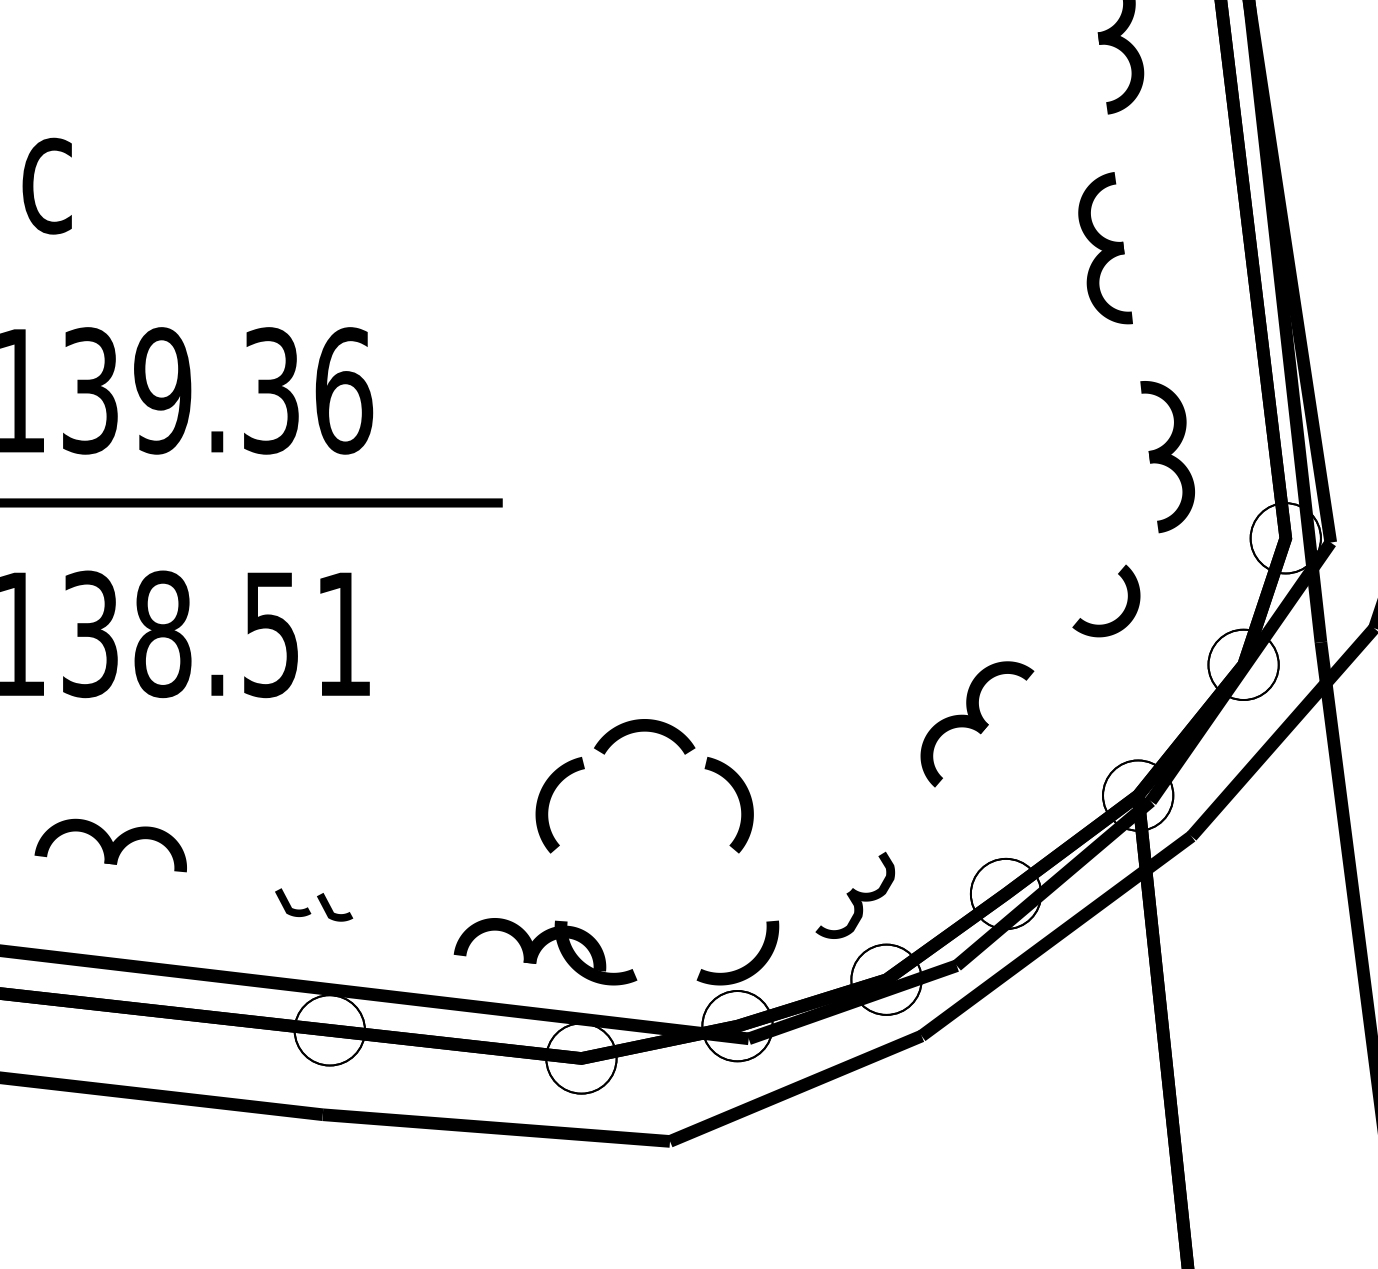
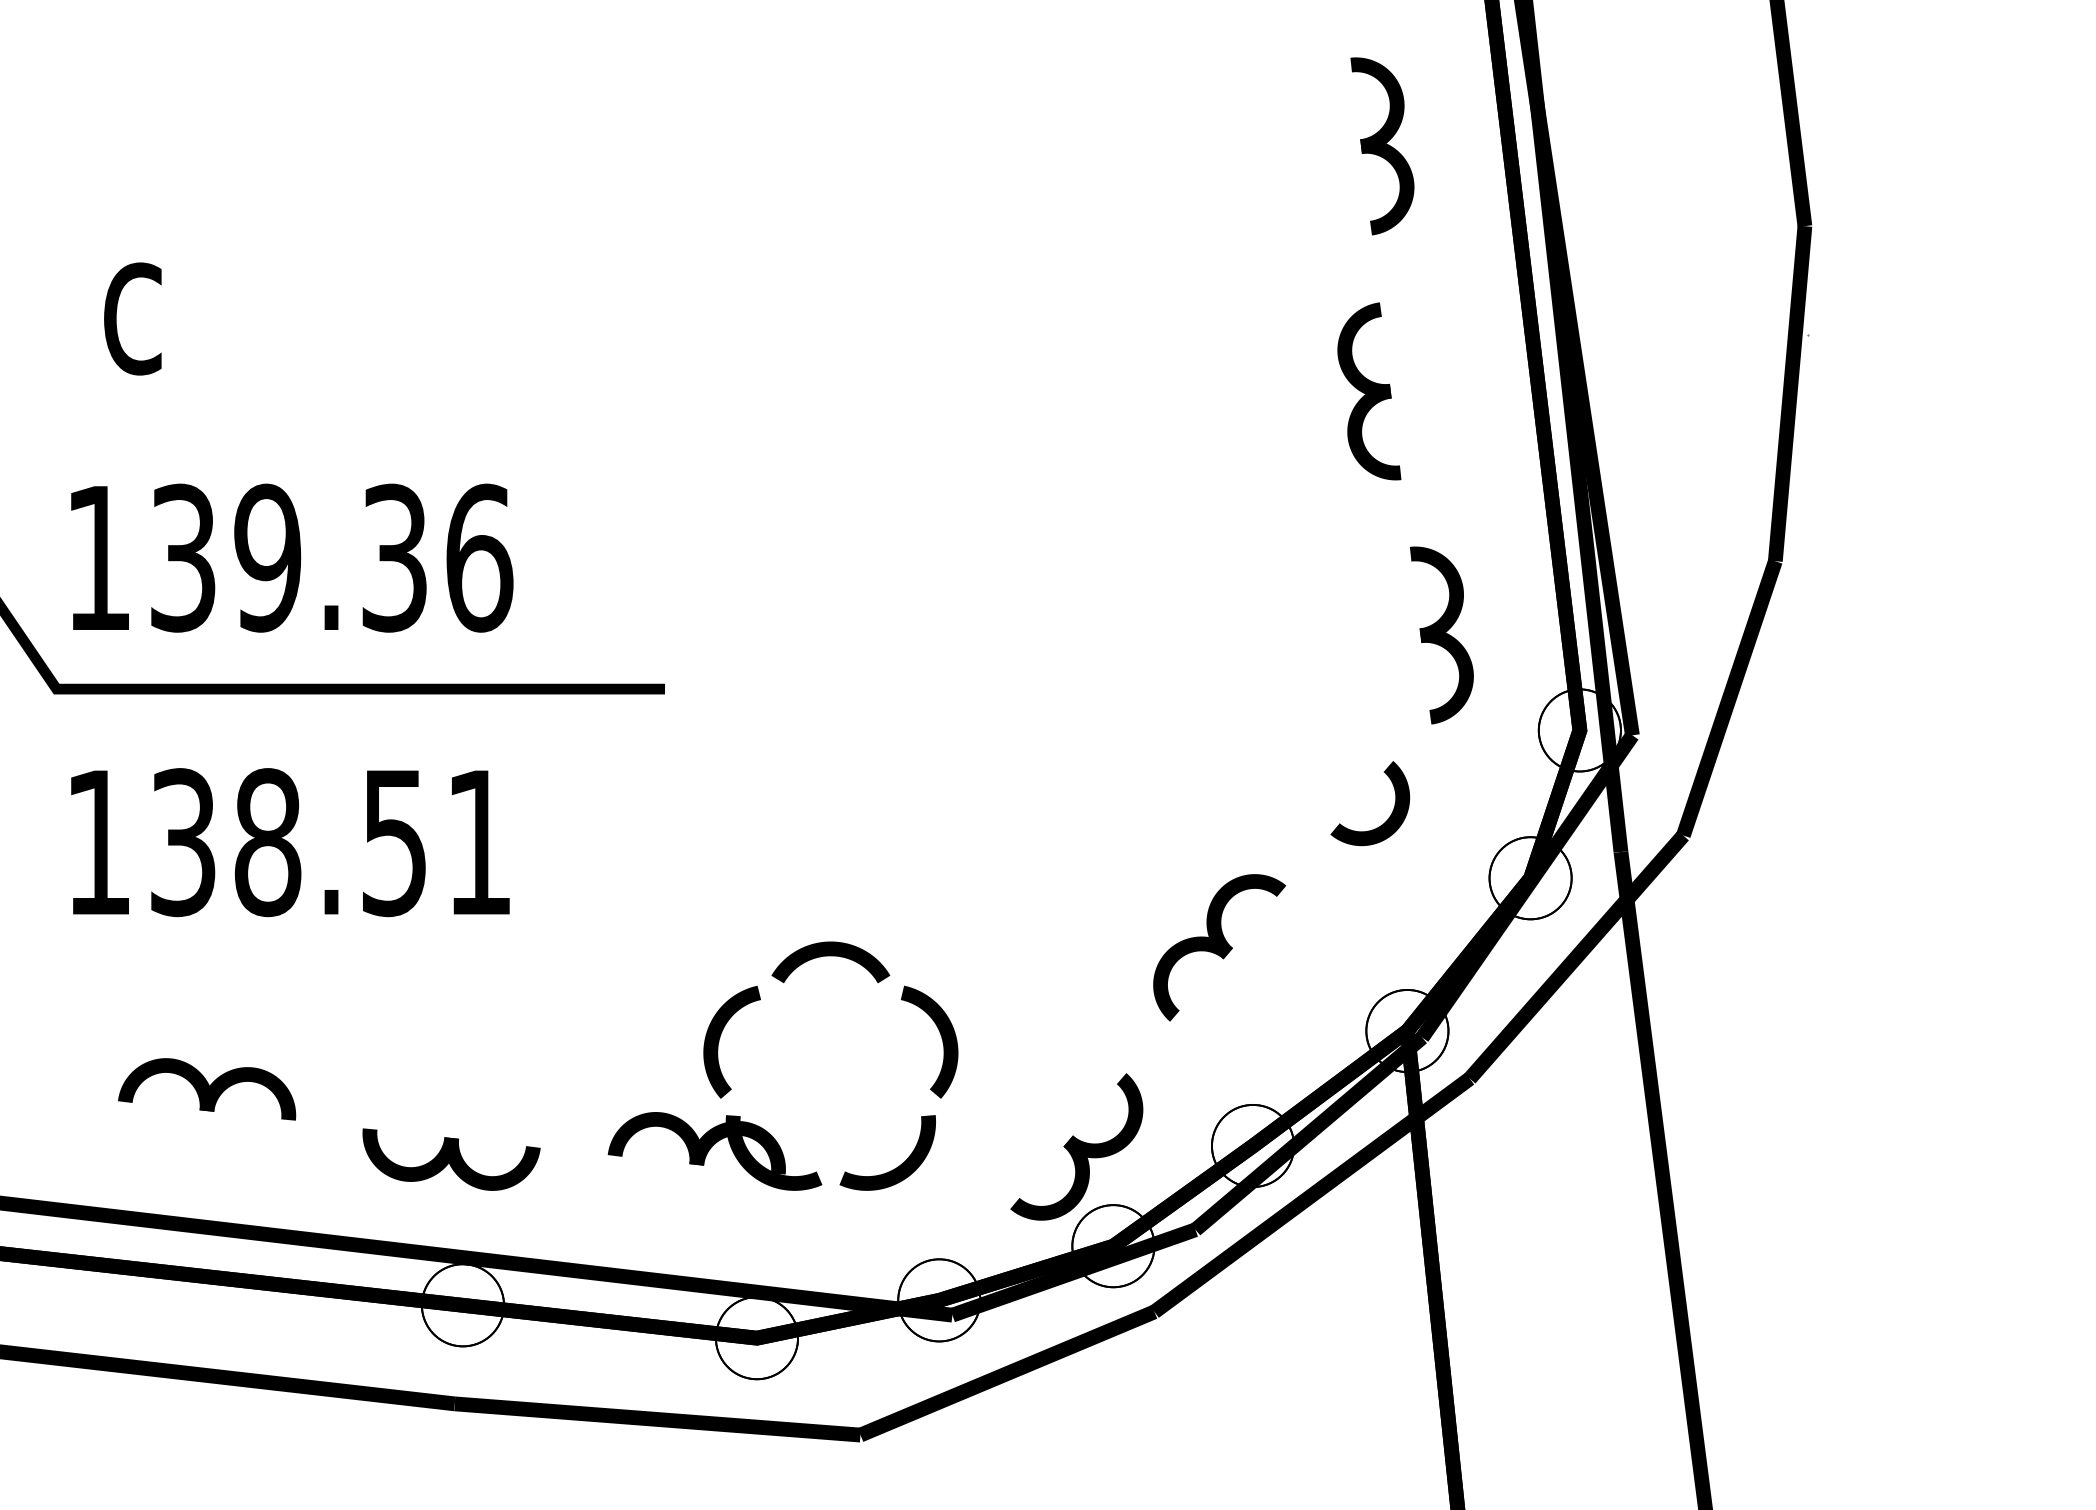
part: (854, 894) -> (1076, 1146), size x1.43
part: (319, 905) -> (451, 1159), size x1.67
part: (545, 951) -> (714, 1151), moved
curve: (746, 964) -> (897, 1166), moved

